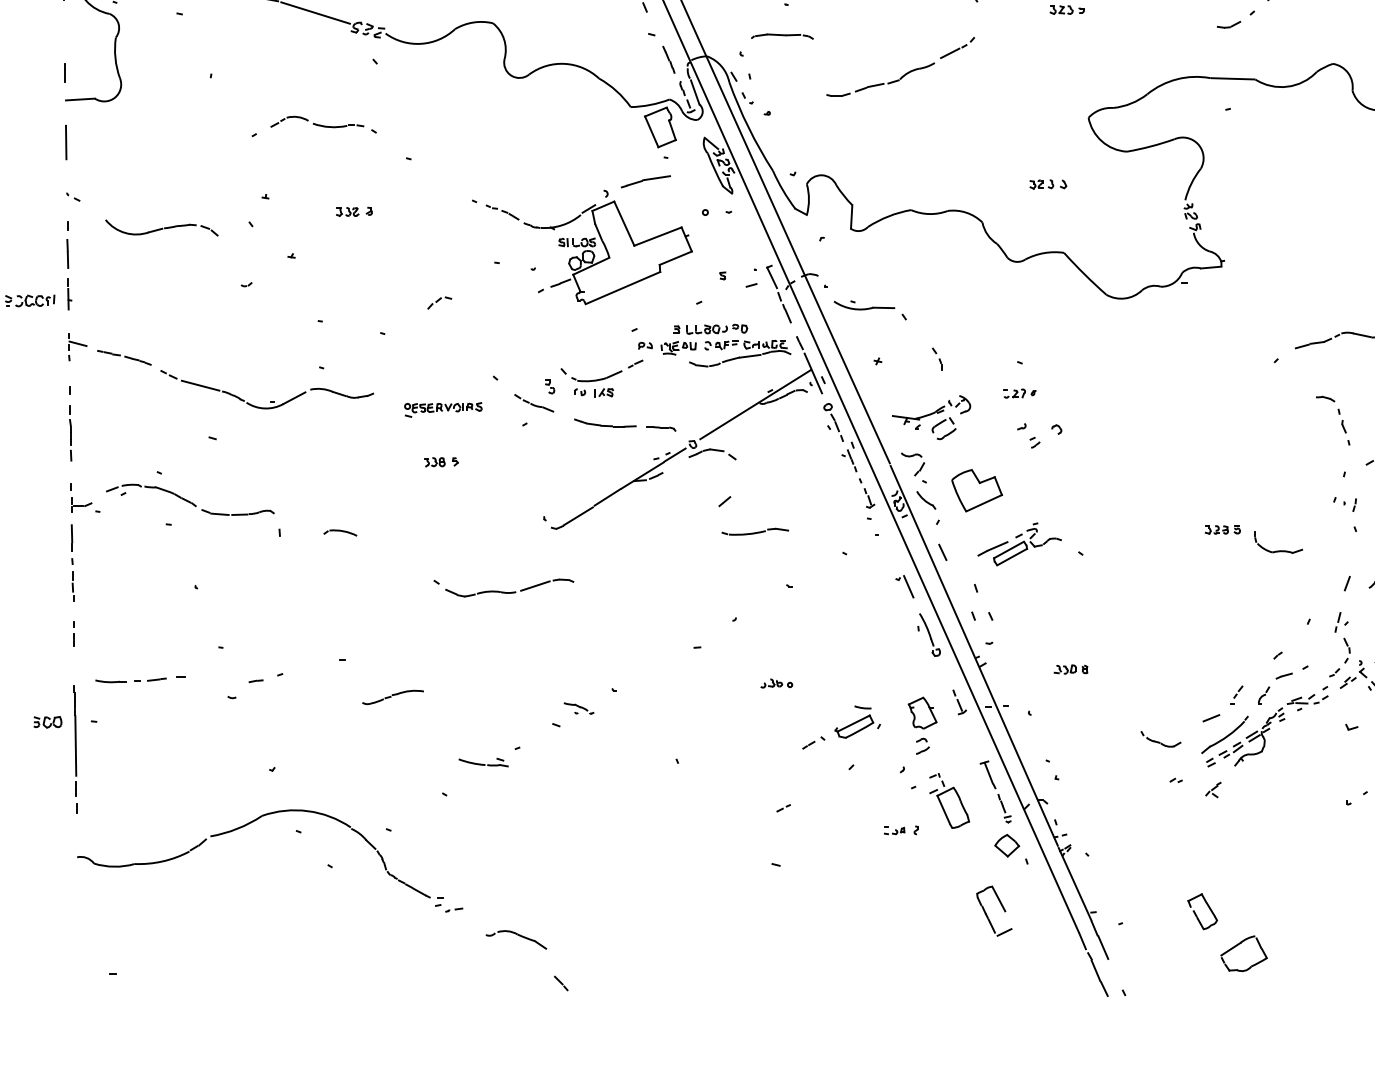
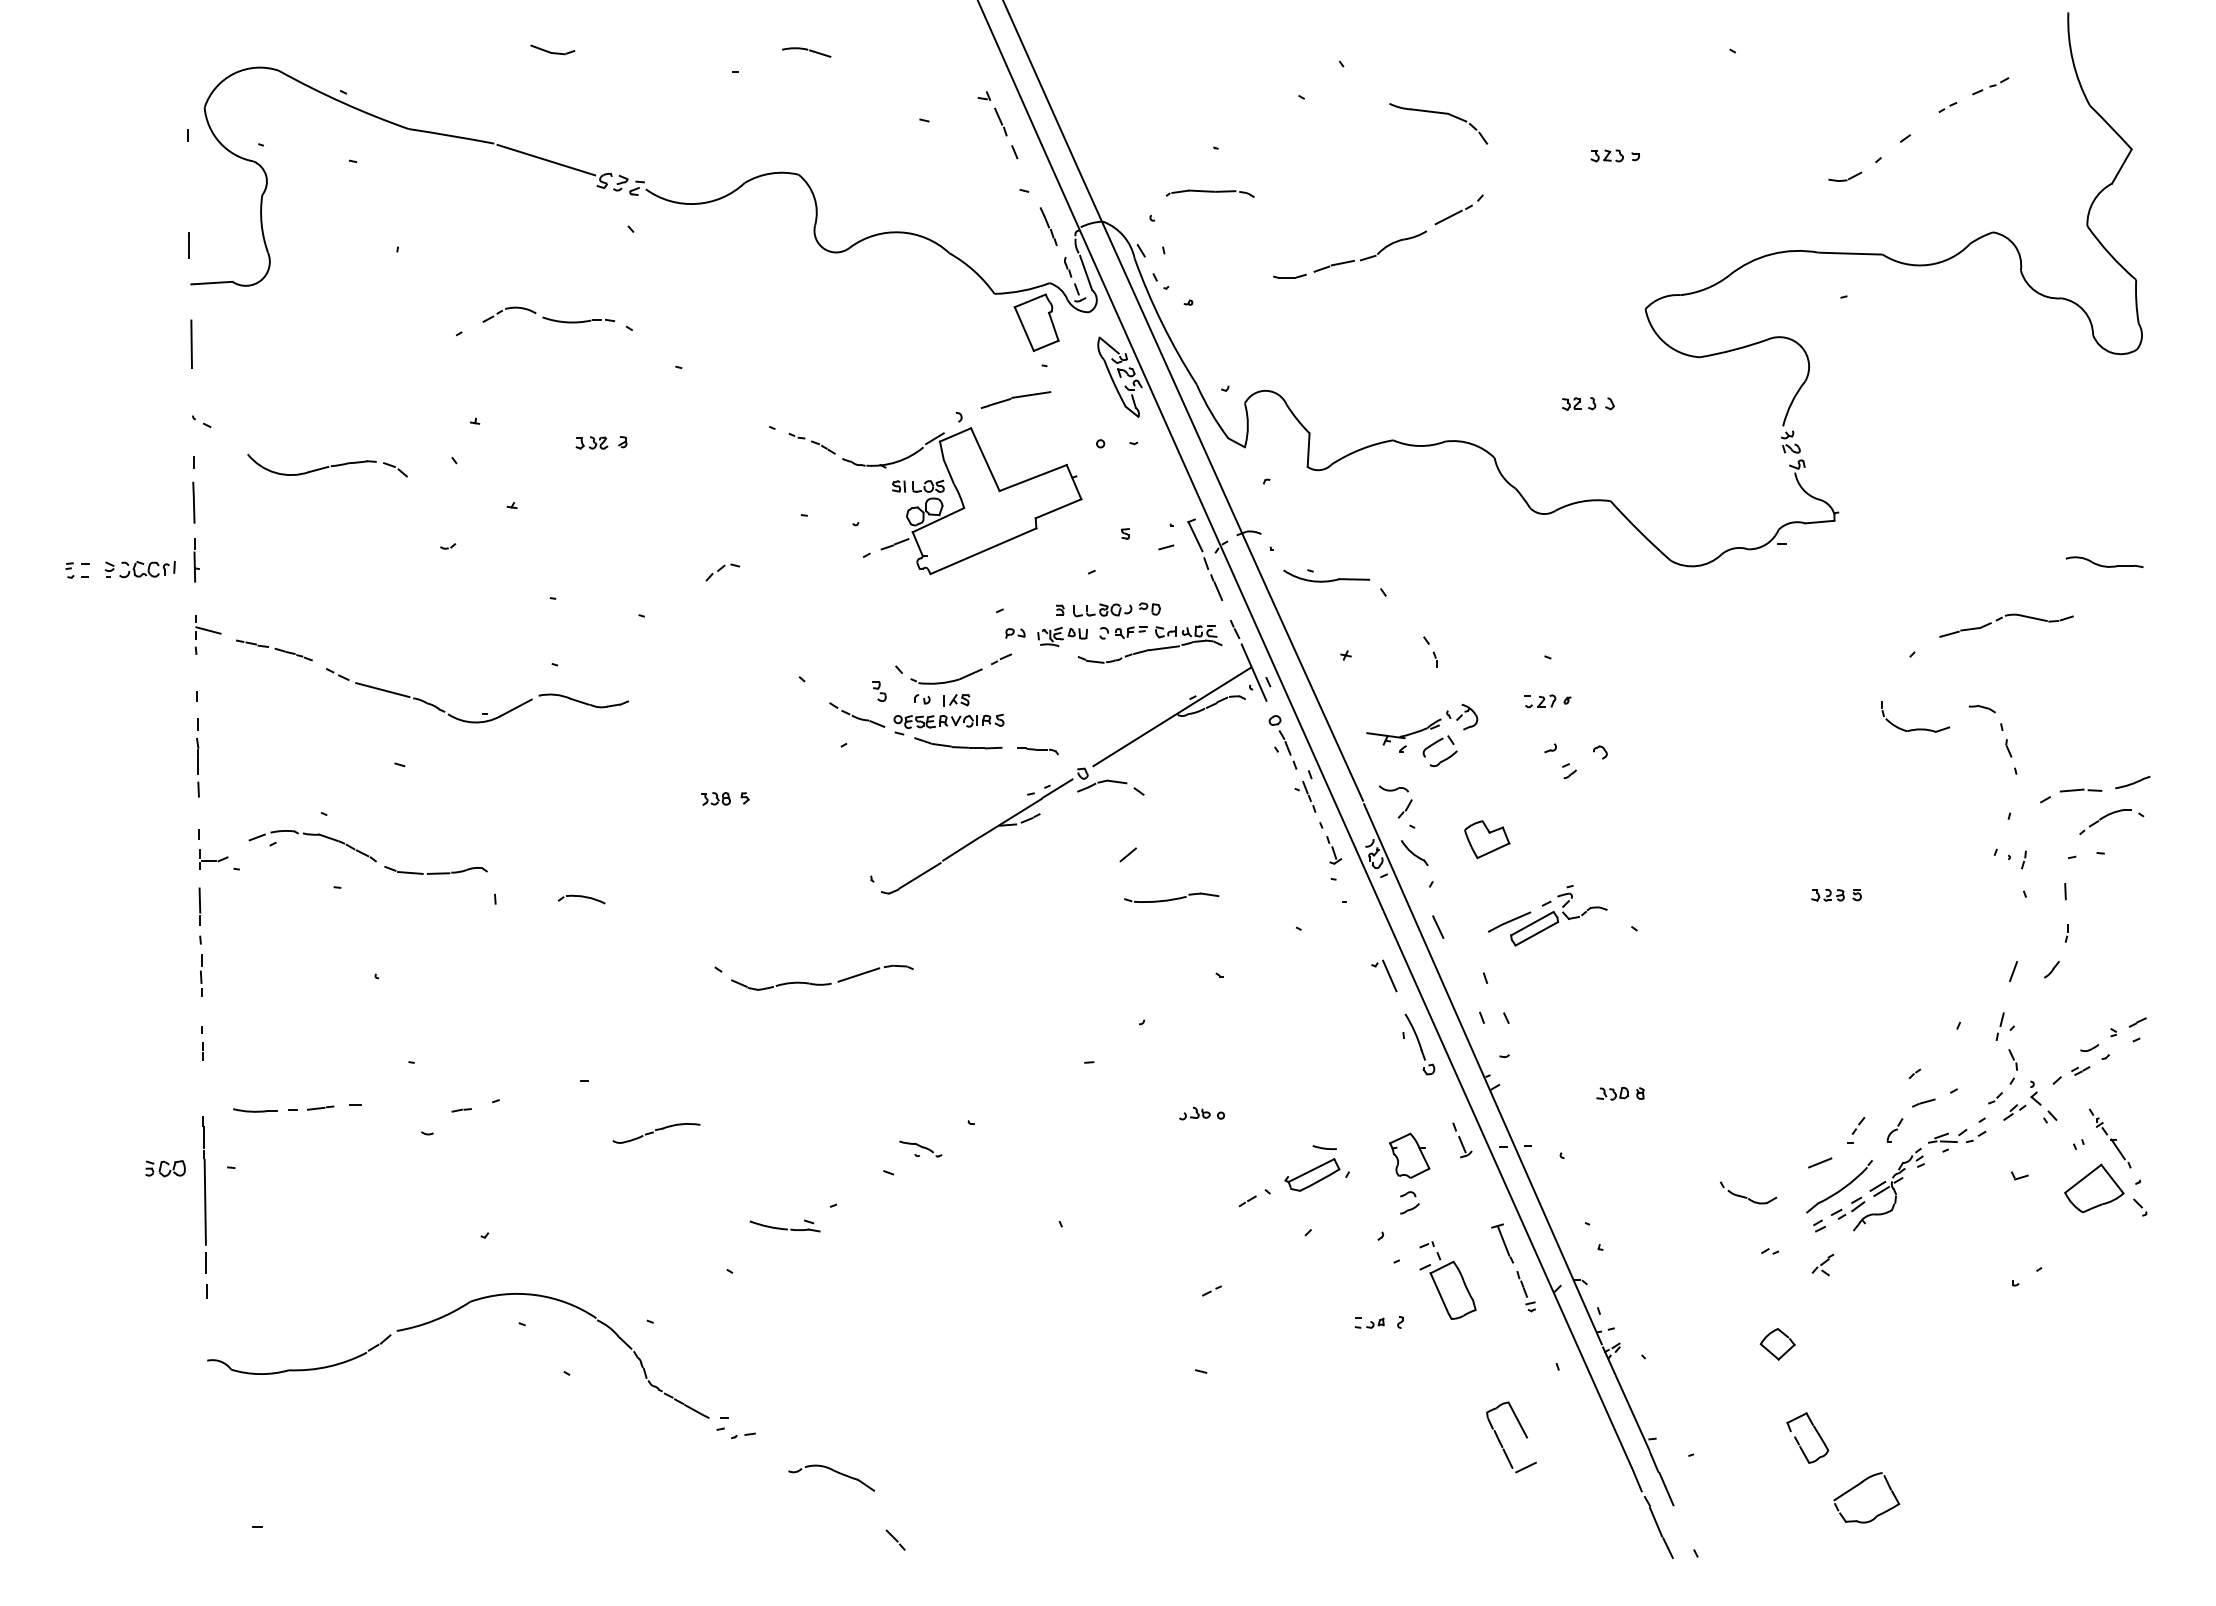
part: (443, 409) -> (948, 724), moved
part: (977, 490) -> (1487, 839), size x0.62
part: (1278, 550) -> (1915, 728), moved
part: (1006, 845) -> (1777, 1344), moved

